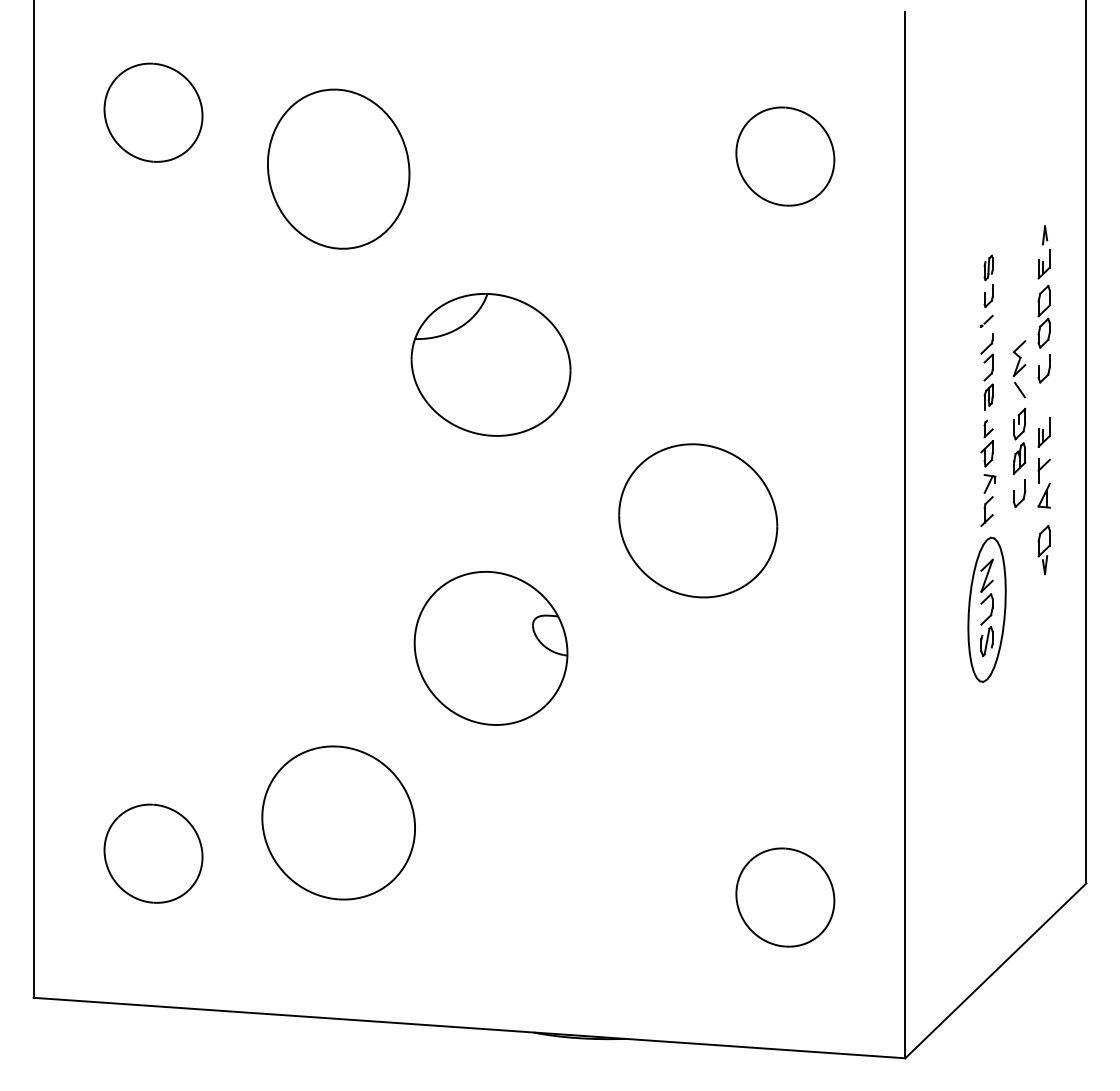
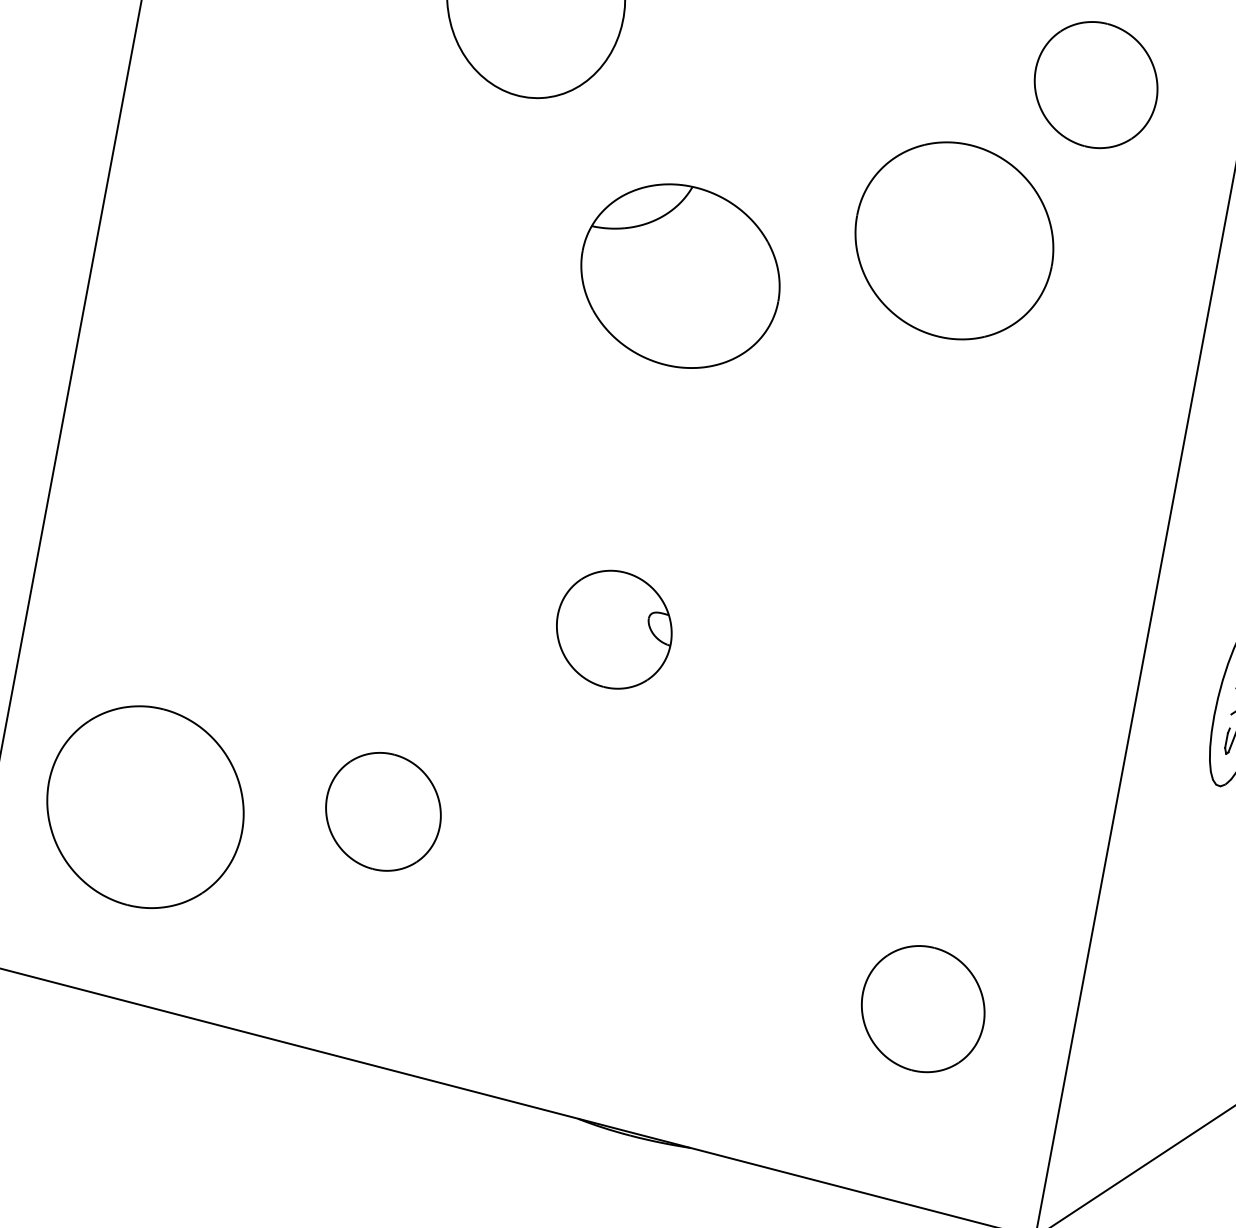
part: (698, 520) -> (954, 240), moved
part: (490, 648) -> (613, 629), size x0.6
part: (338, 822) -> (383, 811), size x0.6
part: (153, 853) -> (145, 806), size x1.6

